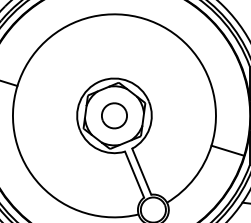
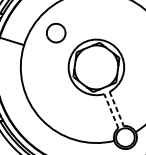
part: (114, 115) -> (56, 32), moved
line: (141, 171) -> (116, 108), solid -> dashed
line: (134, 174) -> (111, 111), solid -> dashed

